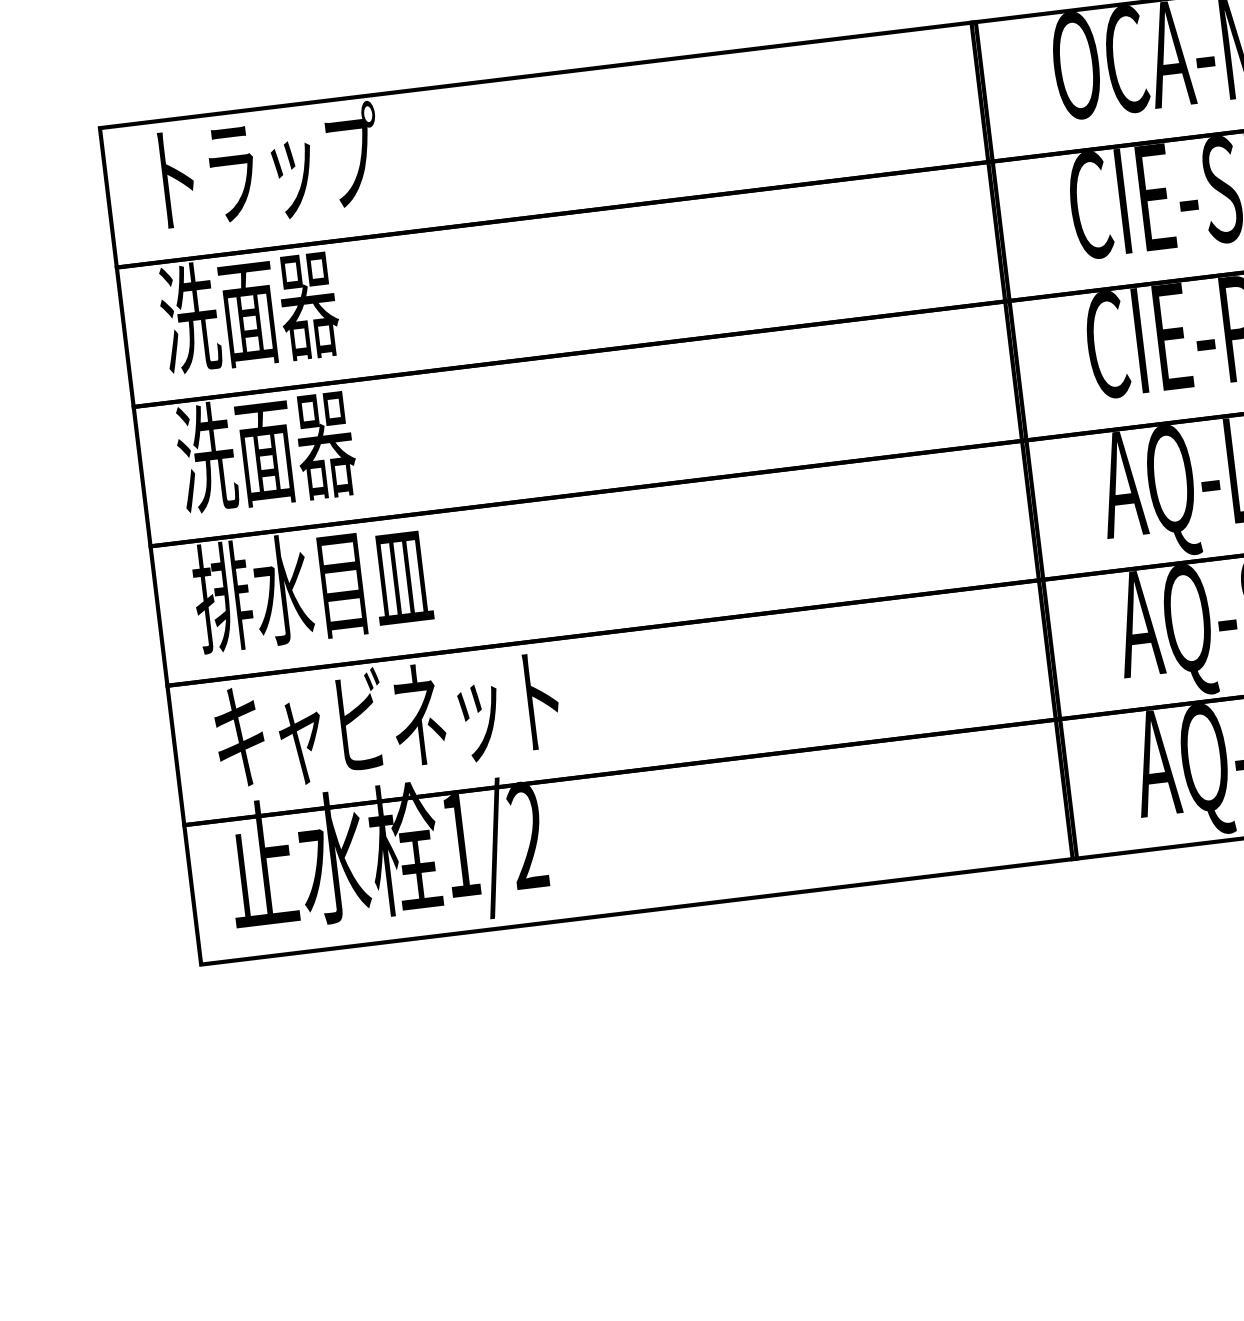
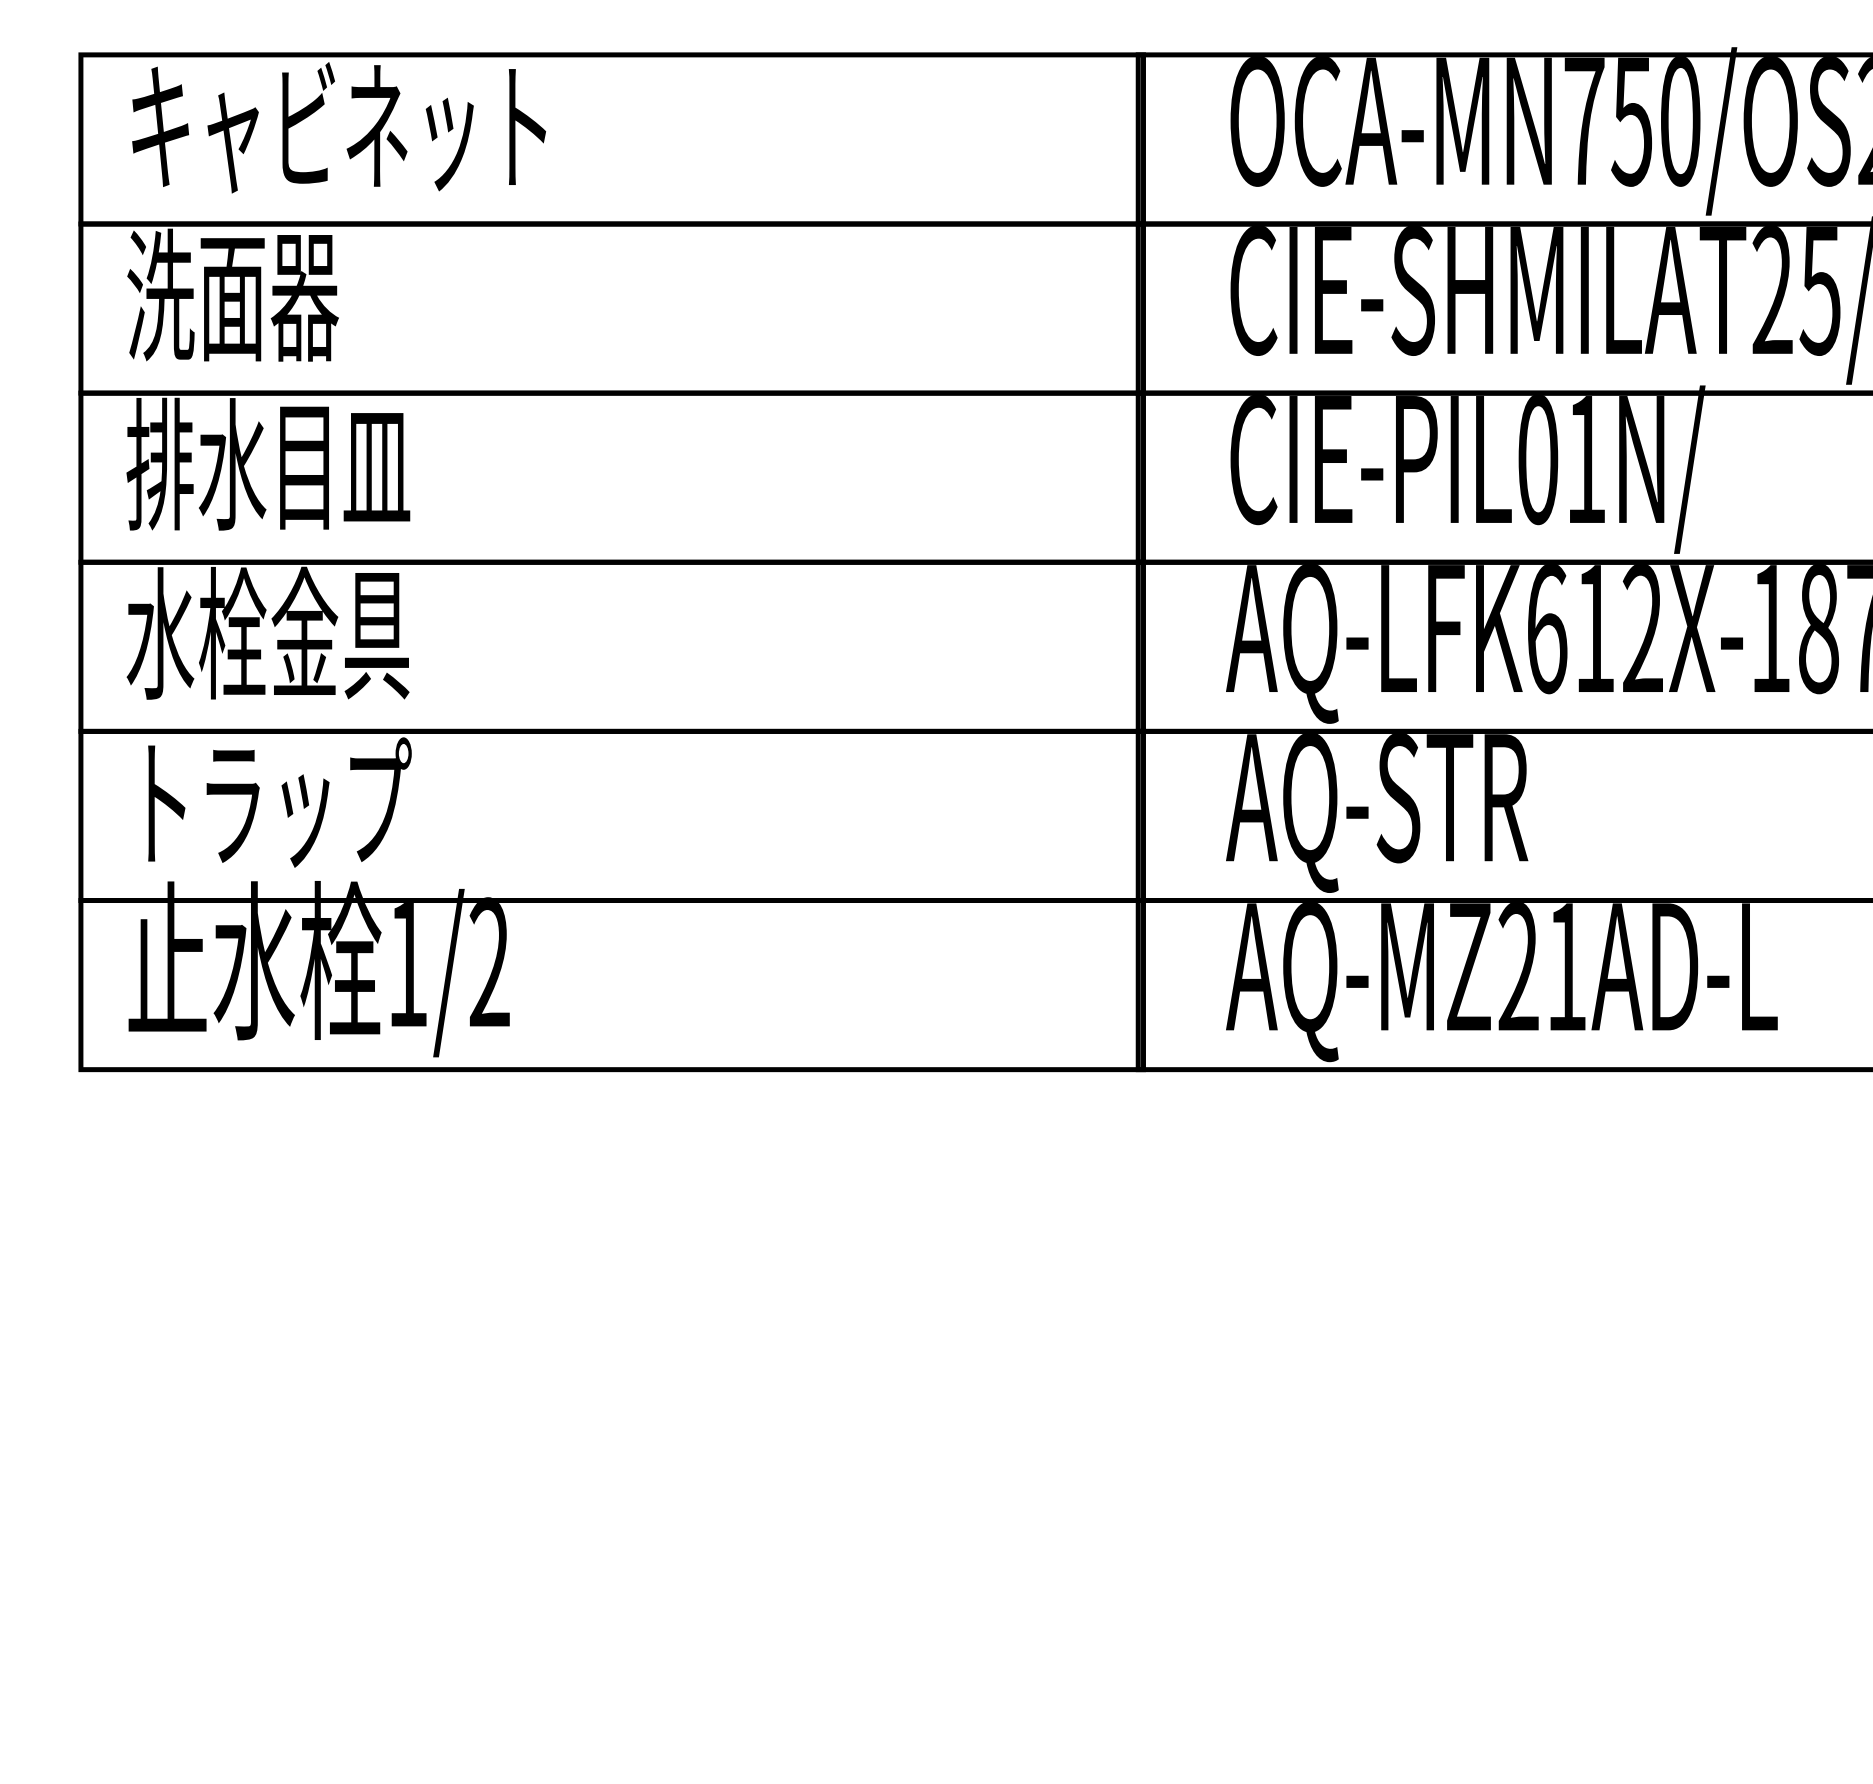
text: (320, 161) -> (339, 126), トラップ -> キャビネット
text: (295, 446) -> (268, 463), 洗面器 -> 排水目皿
text: (312, 585) -> (268, 632), 排水目皿 -> 水栓金具
text: (386, 719) -> (338, 803), キャビネット -> トラップ

